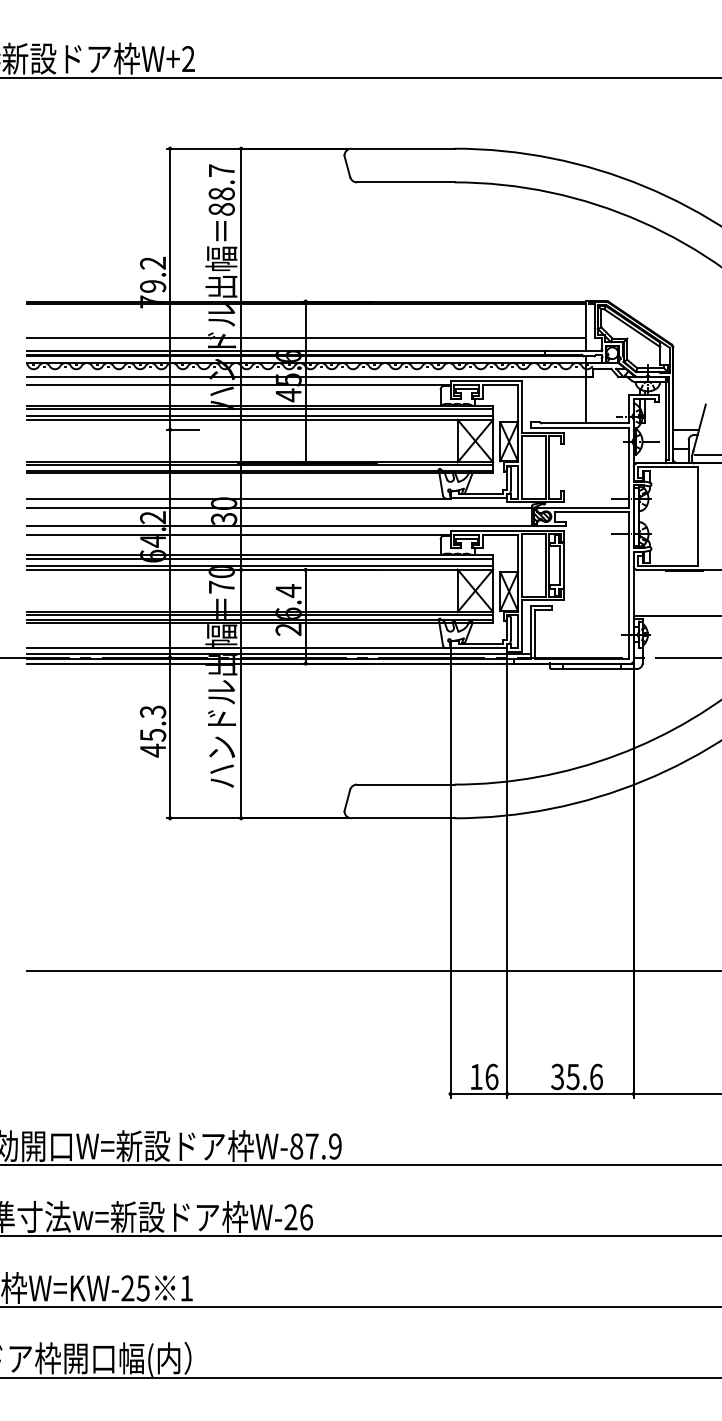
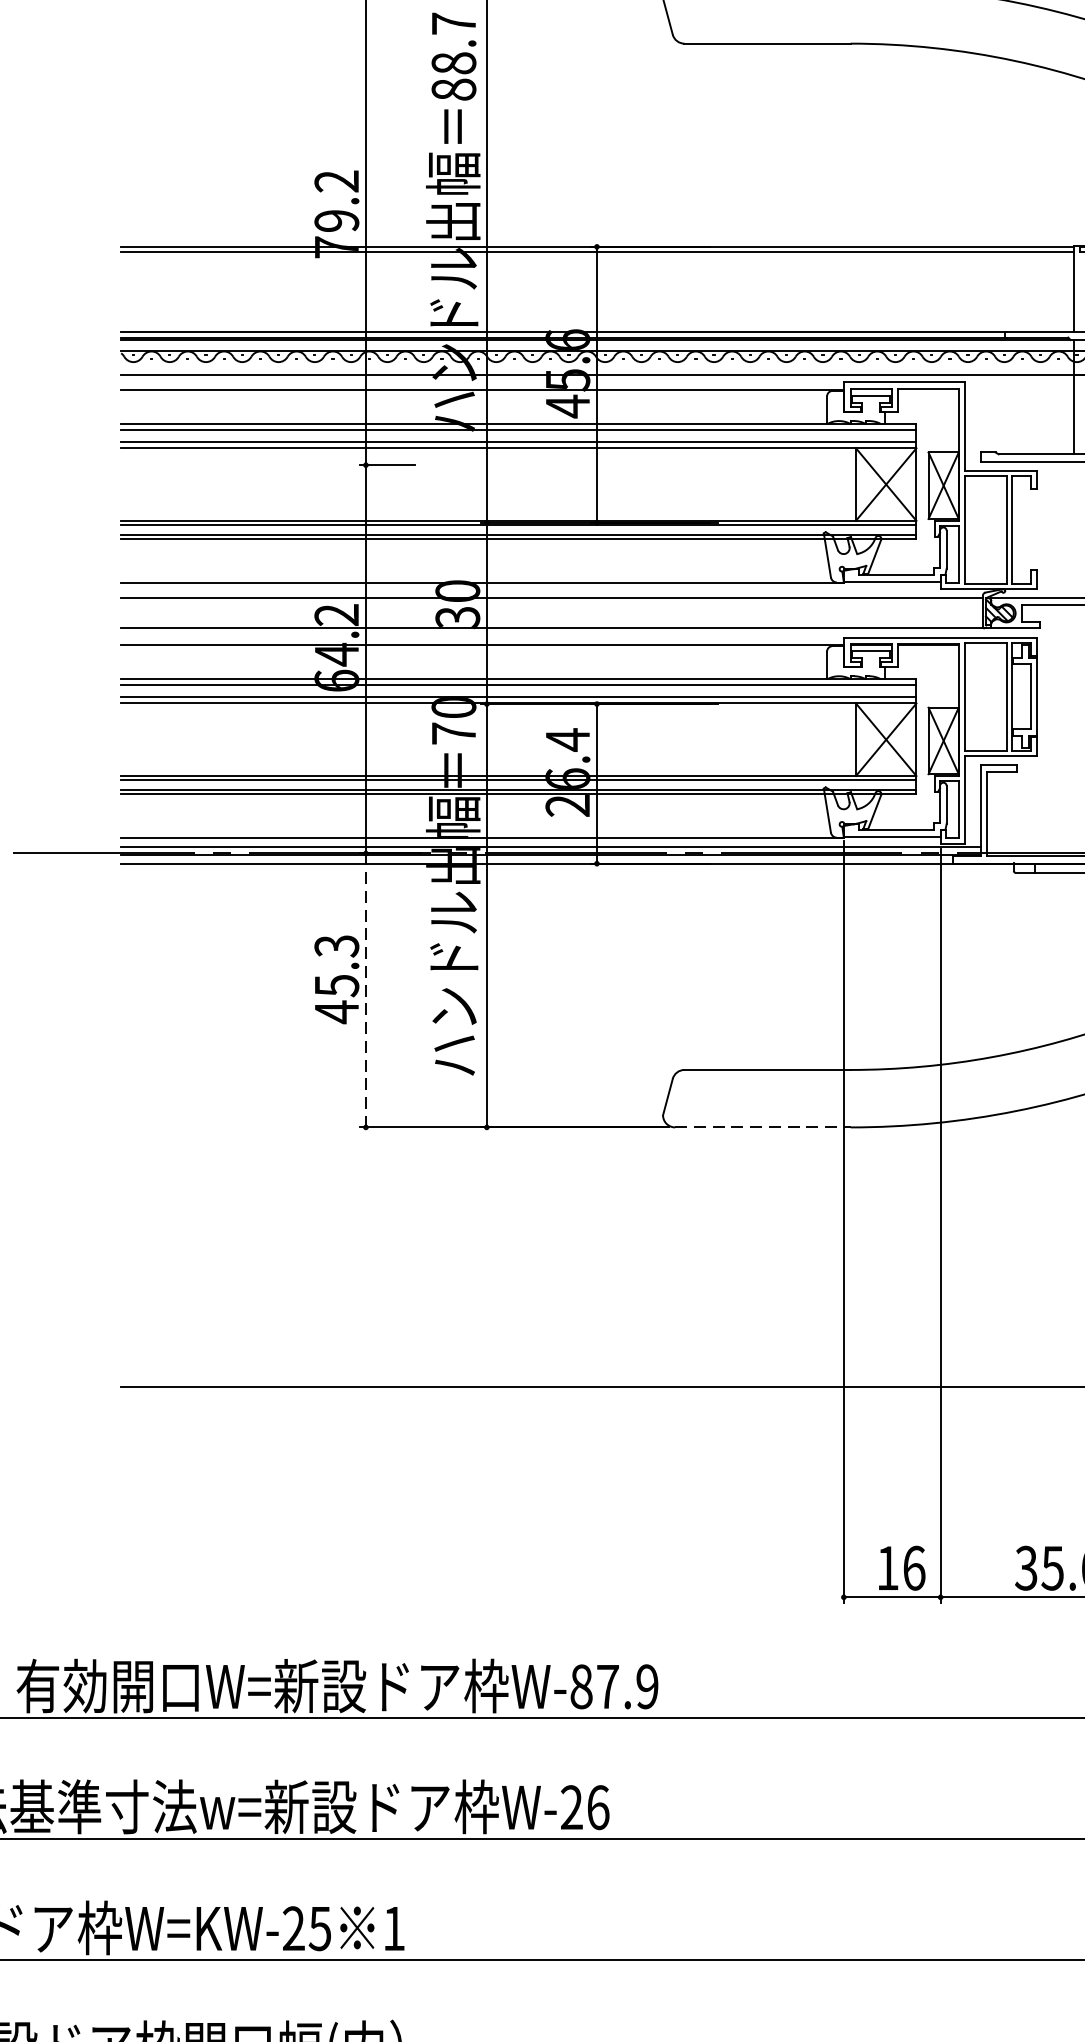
line: (305, 338) -> (596, 309), removed
line: (170, 738) -> (366, 991), solid -> dashed
line: (403, 818) -> (763, 1127), solid -> dashed

